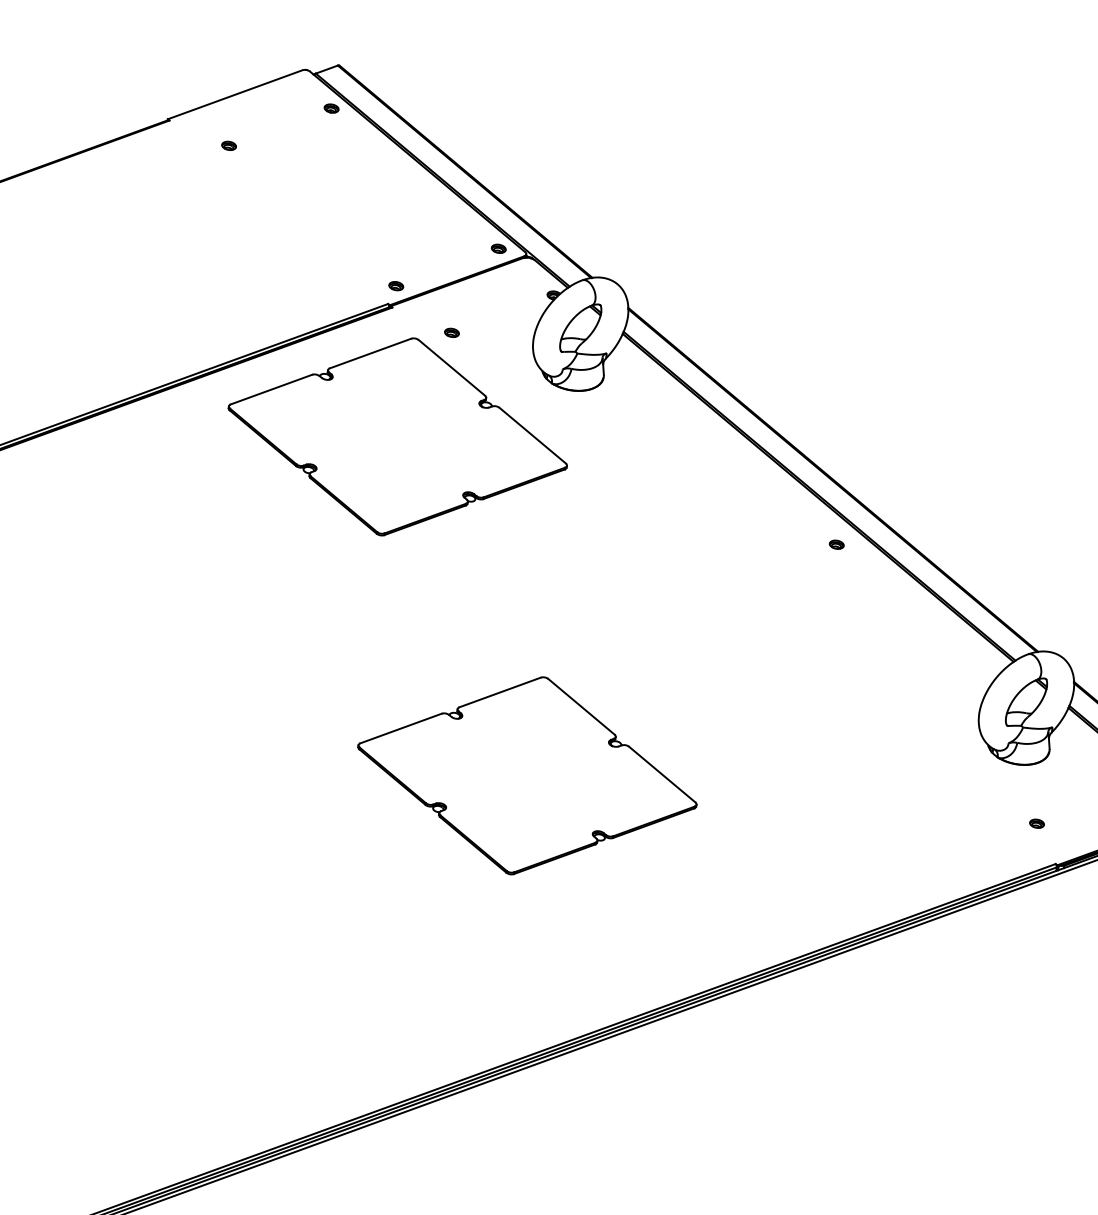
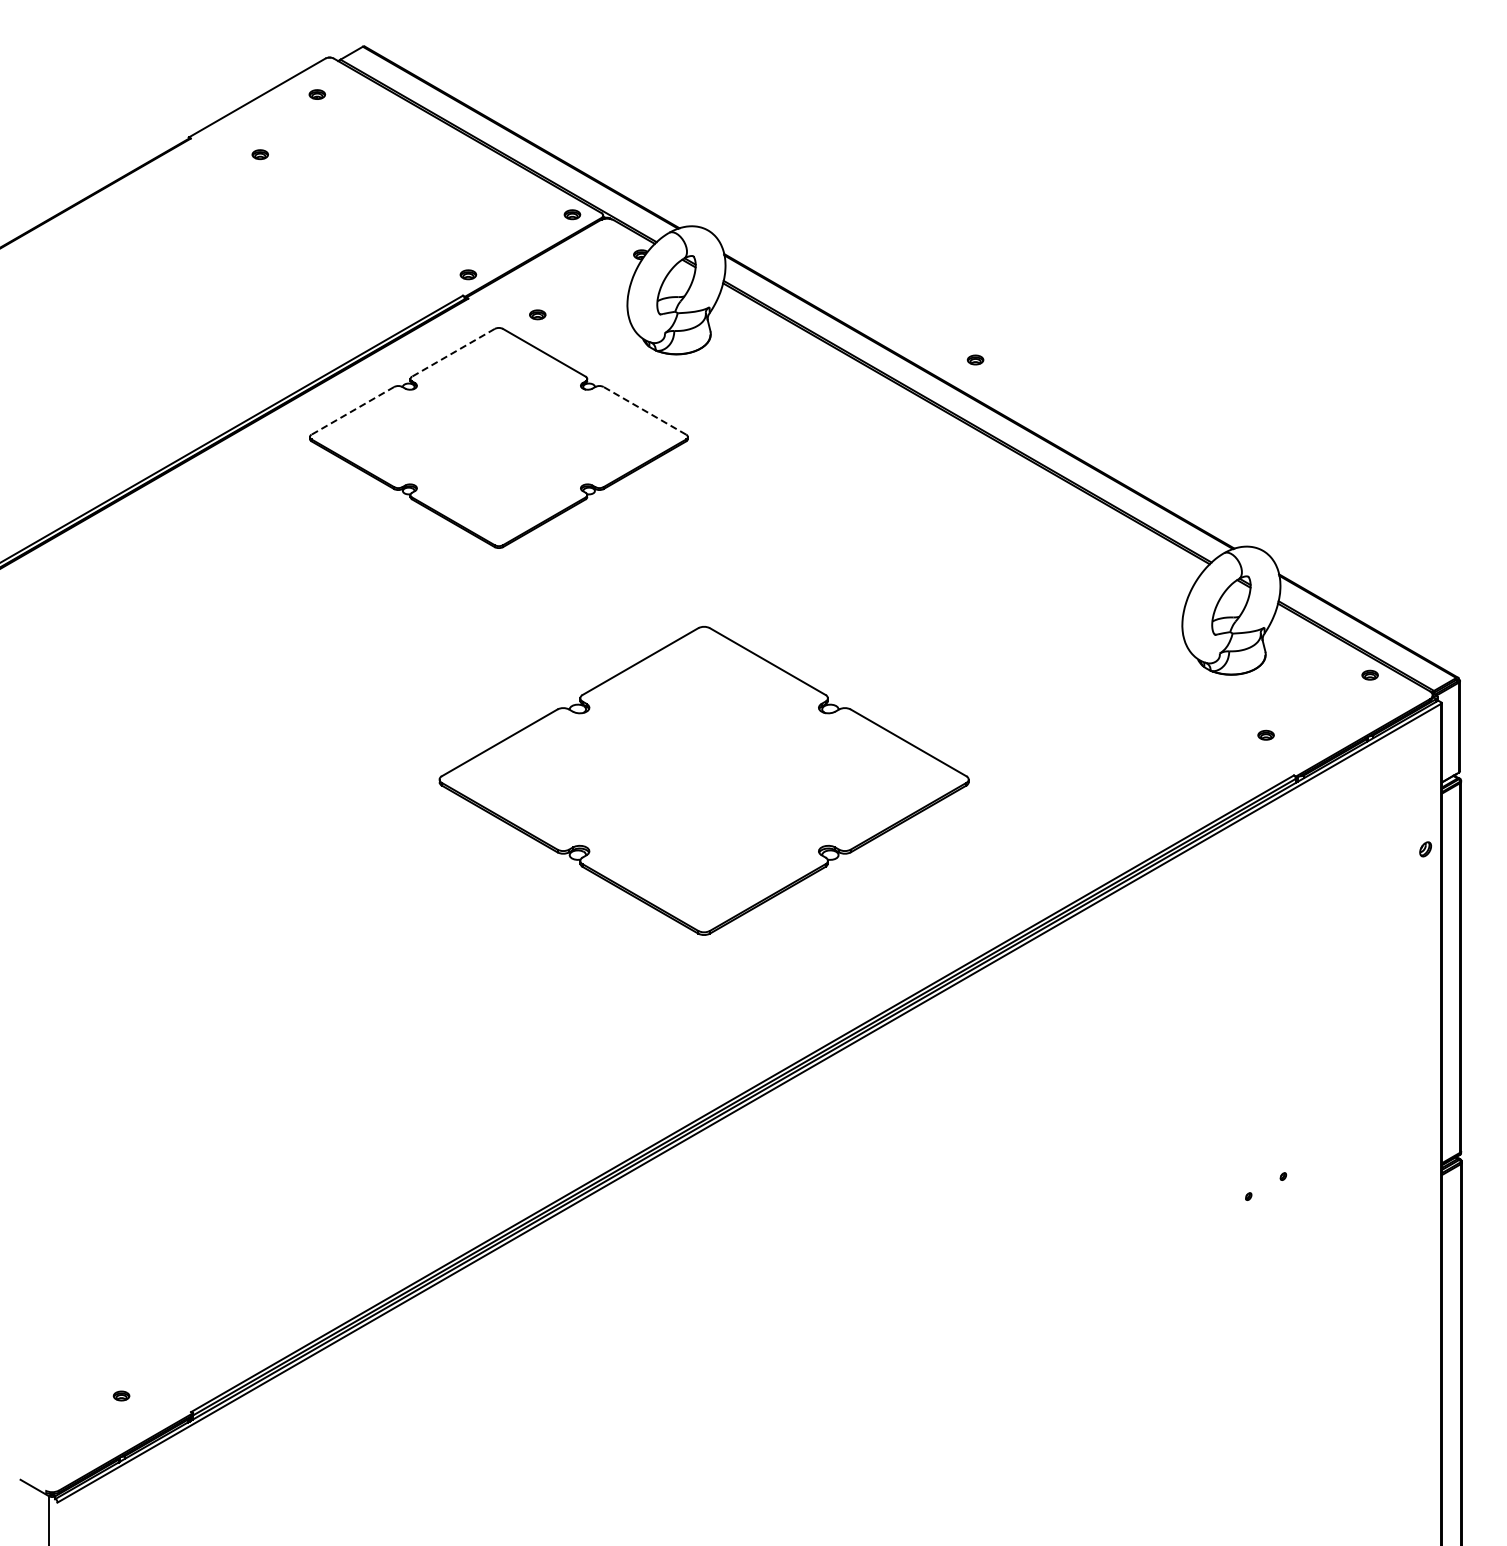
part: (331, 108) -> (317, 94), moved
line: (370, 353) -> (453, 352), solid -> dashed
line: (271, 389) -> (352, 410), solid -> dashed
line: (532, 435) -> (644, 410), solid -> dashed
part: (836, 544) -> (975, 359), moved
part: (527, 775) -> (704, 780), size x1.4

